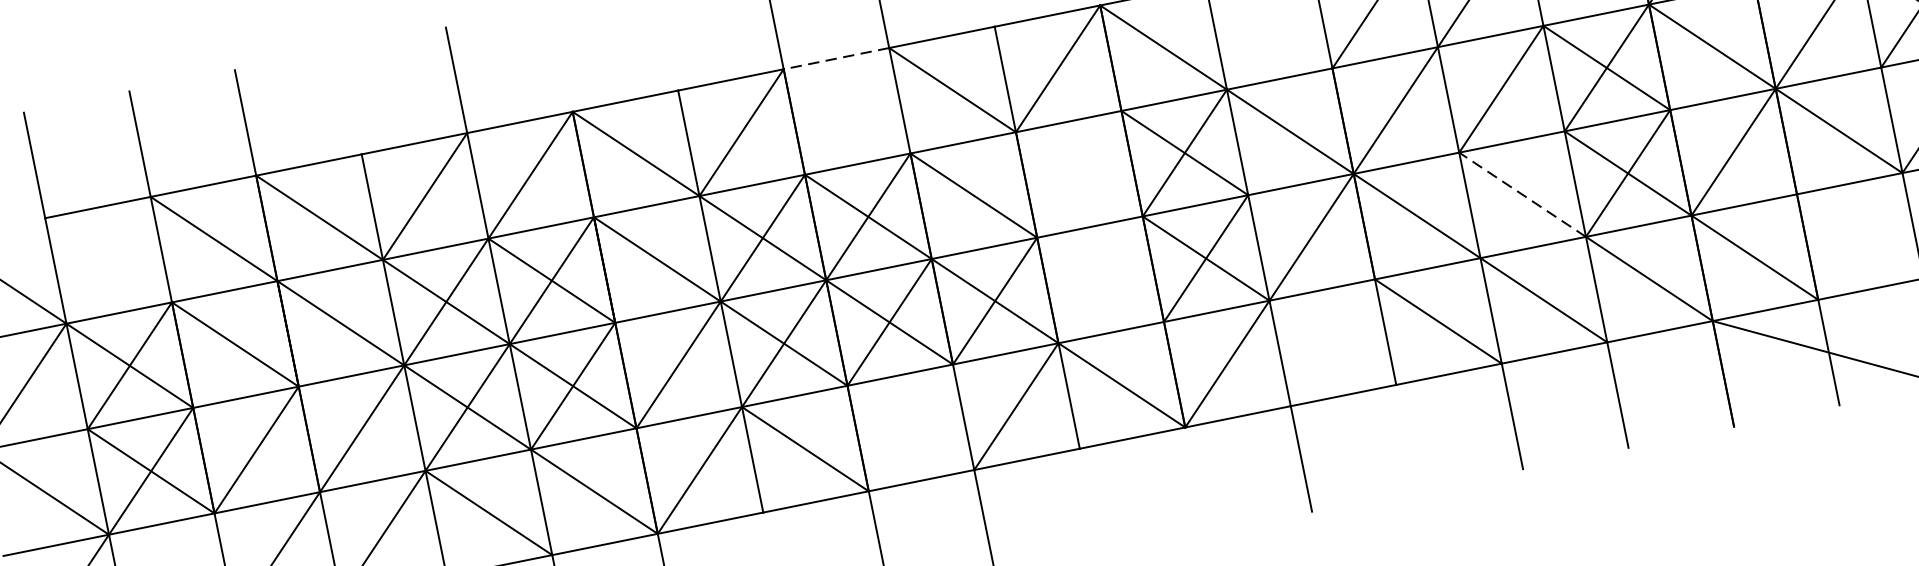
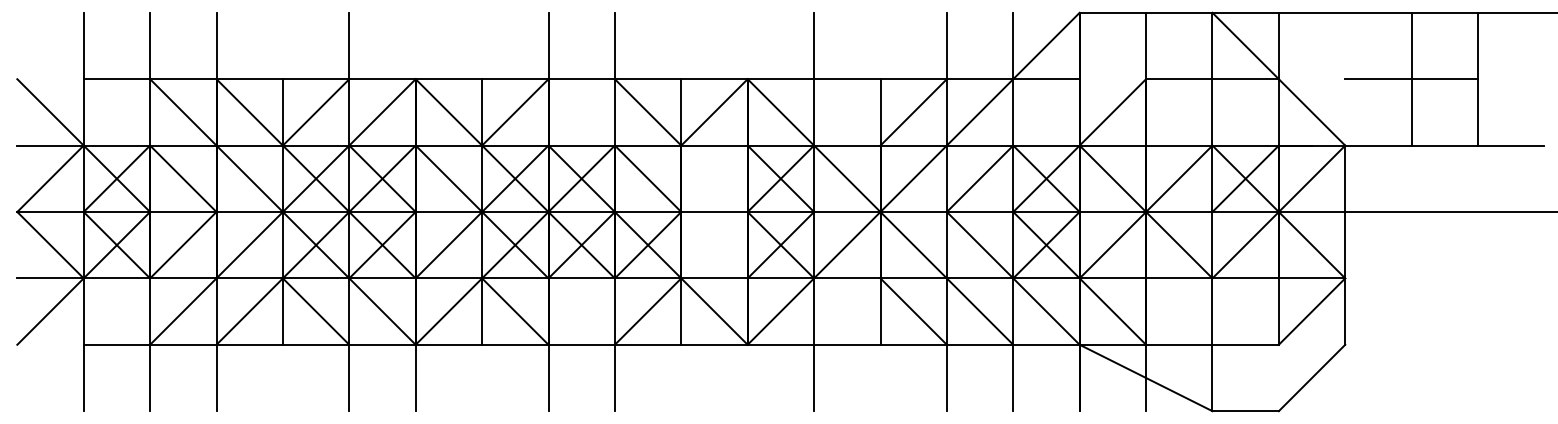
line: (836, 59) -> (581, 79), dashed -> solid
line: (1523, 195) -> (980, 245), dashed -> solid

